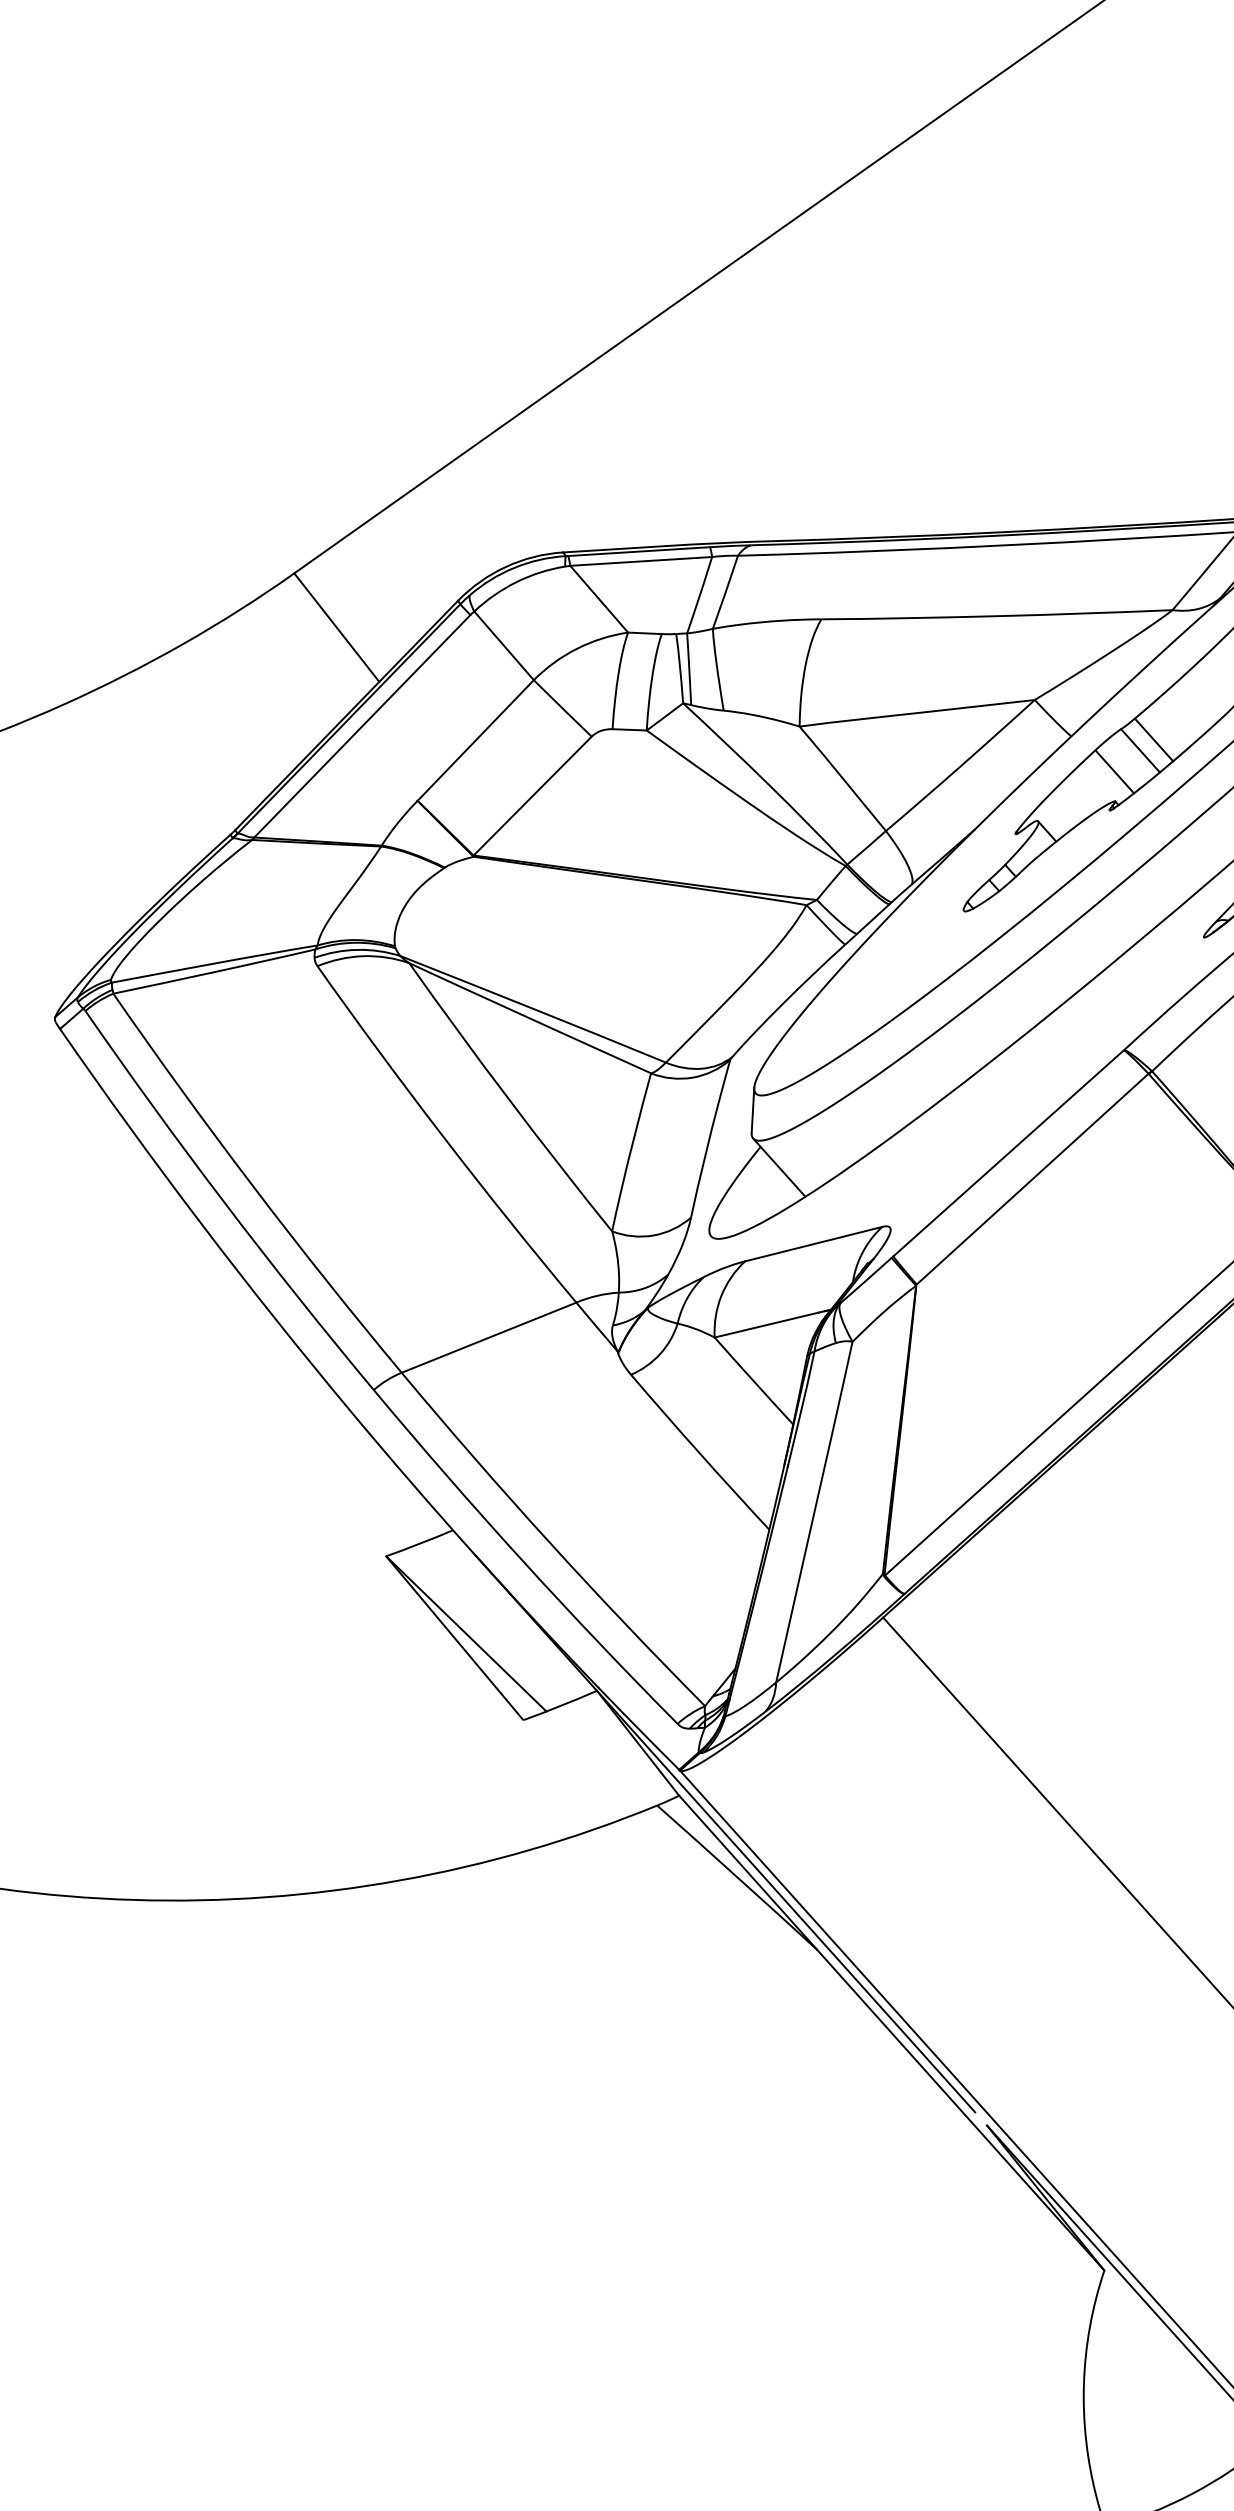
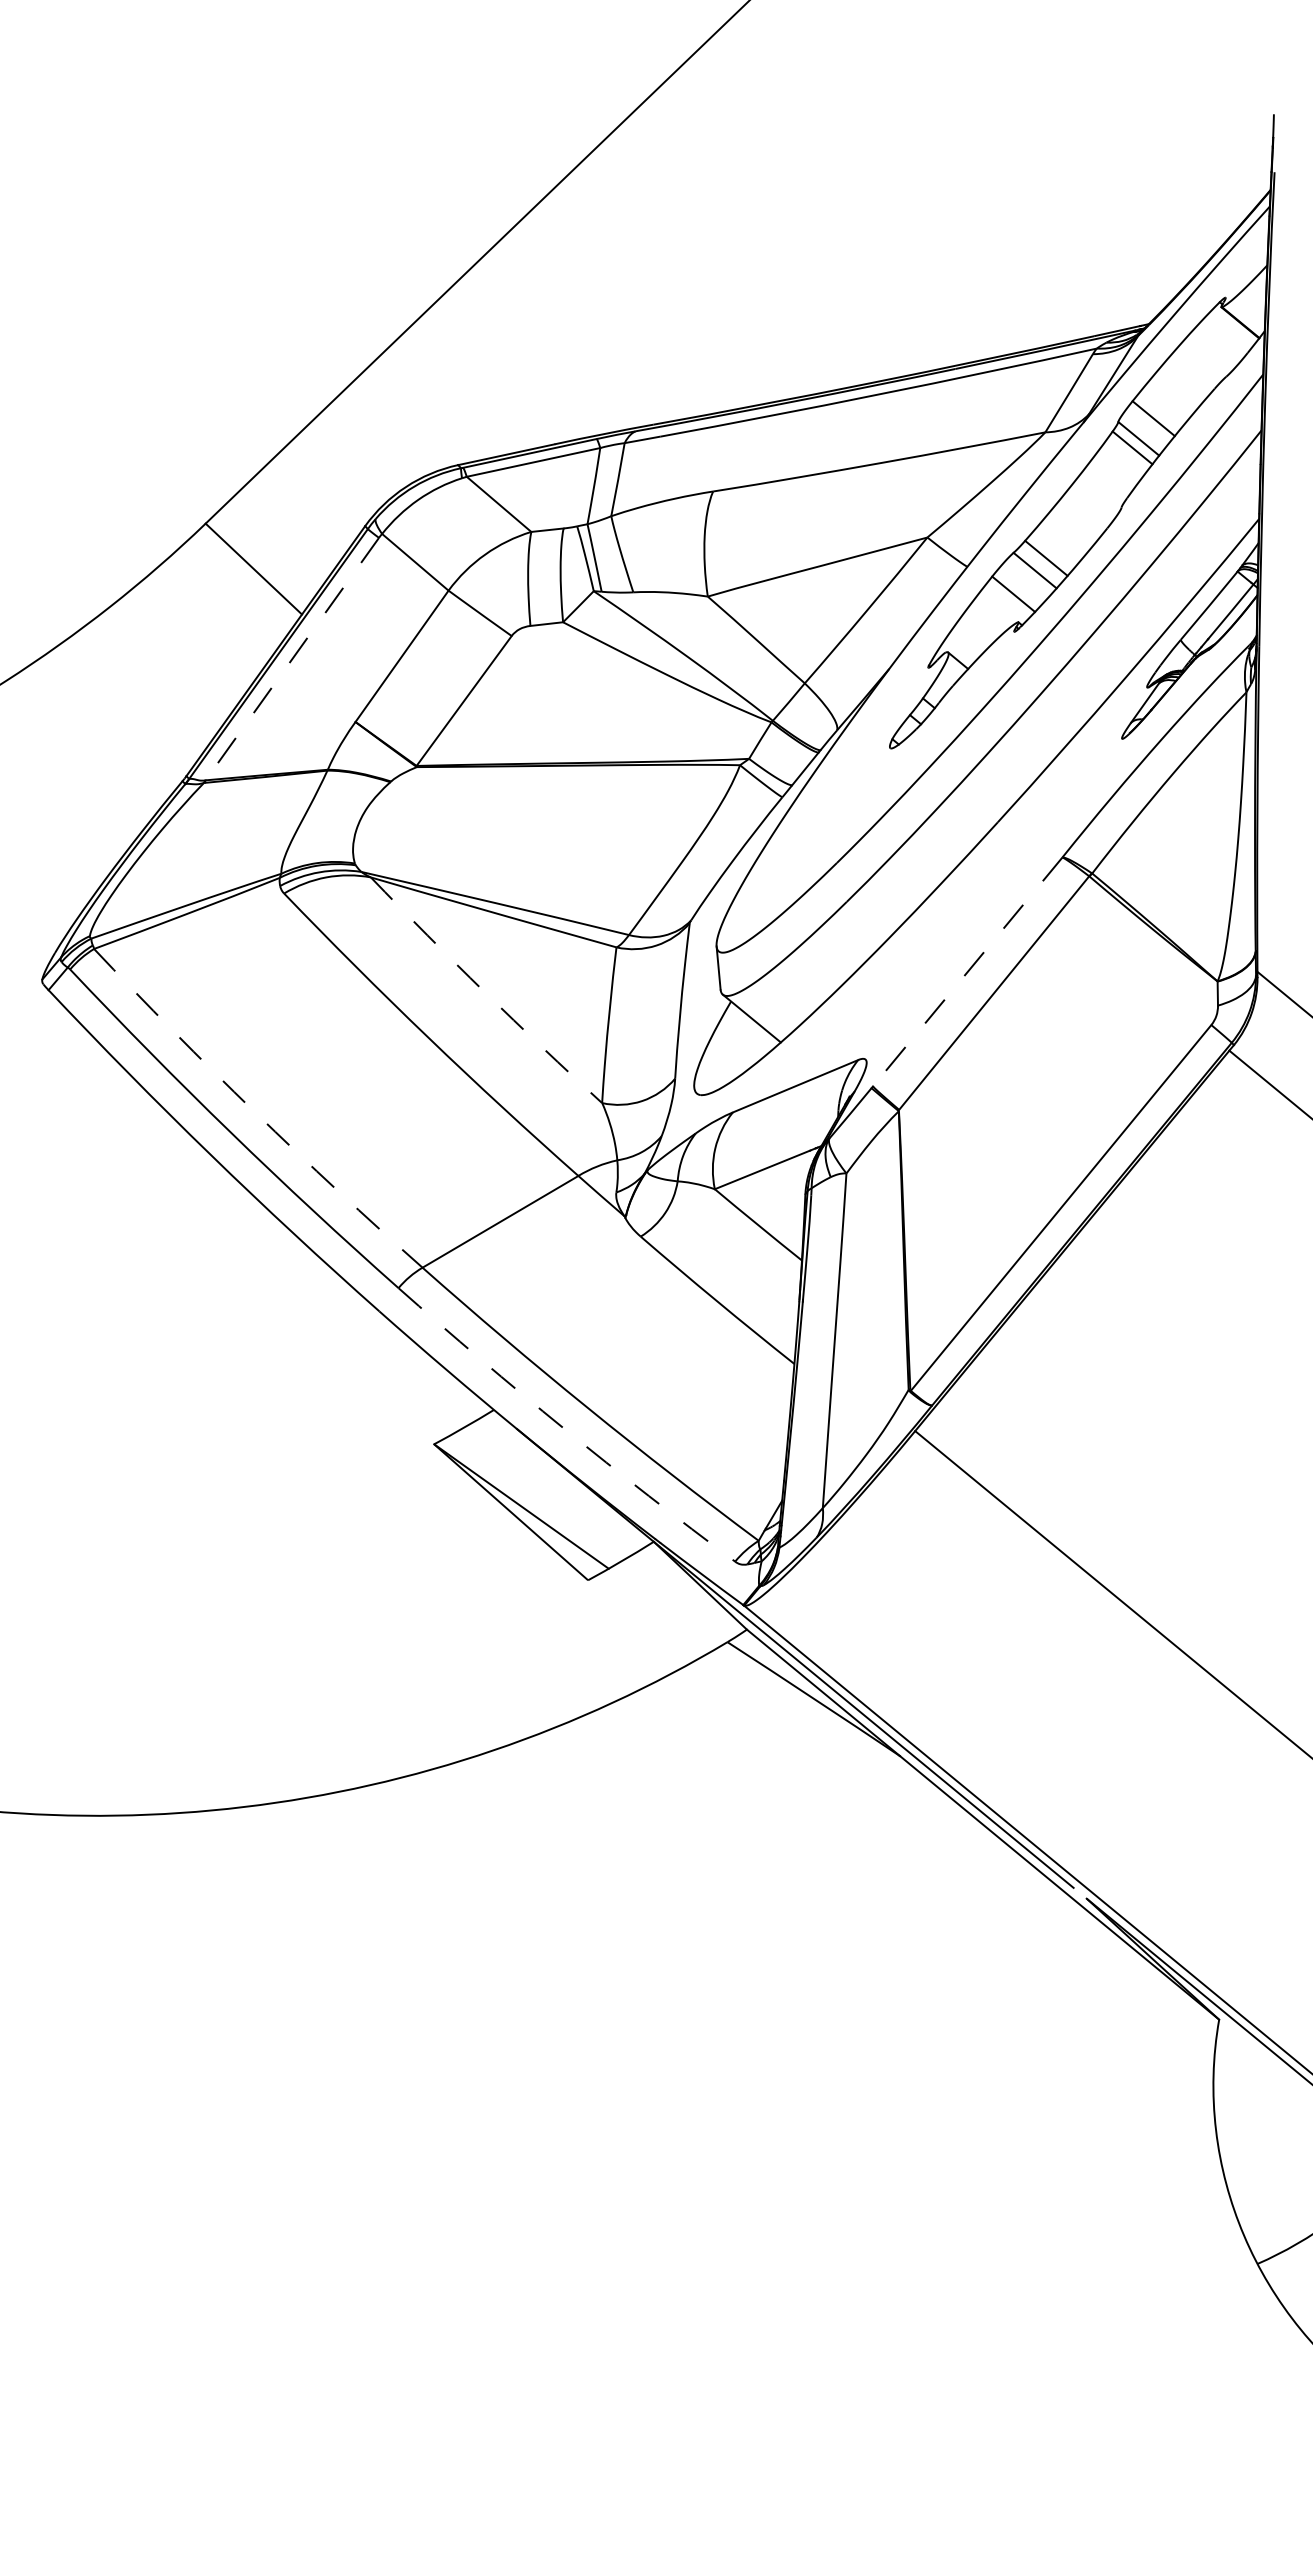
line: (362, 726) -> (292, 659), solid -> dashed
arc: (508, 1099) -> (484, 992), solid -> dashed
line: (1008, 1152) -> (967, 971), solid -> dashed
arc: (252, 1186) -> (254, 1112), solid -> dashed
arc: (521, 1560) -> (563, 1428), solid -> dashed

